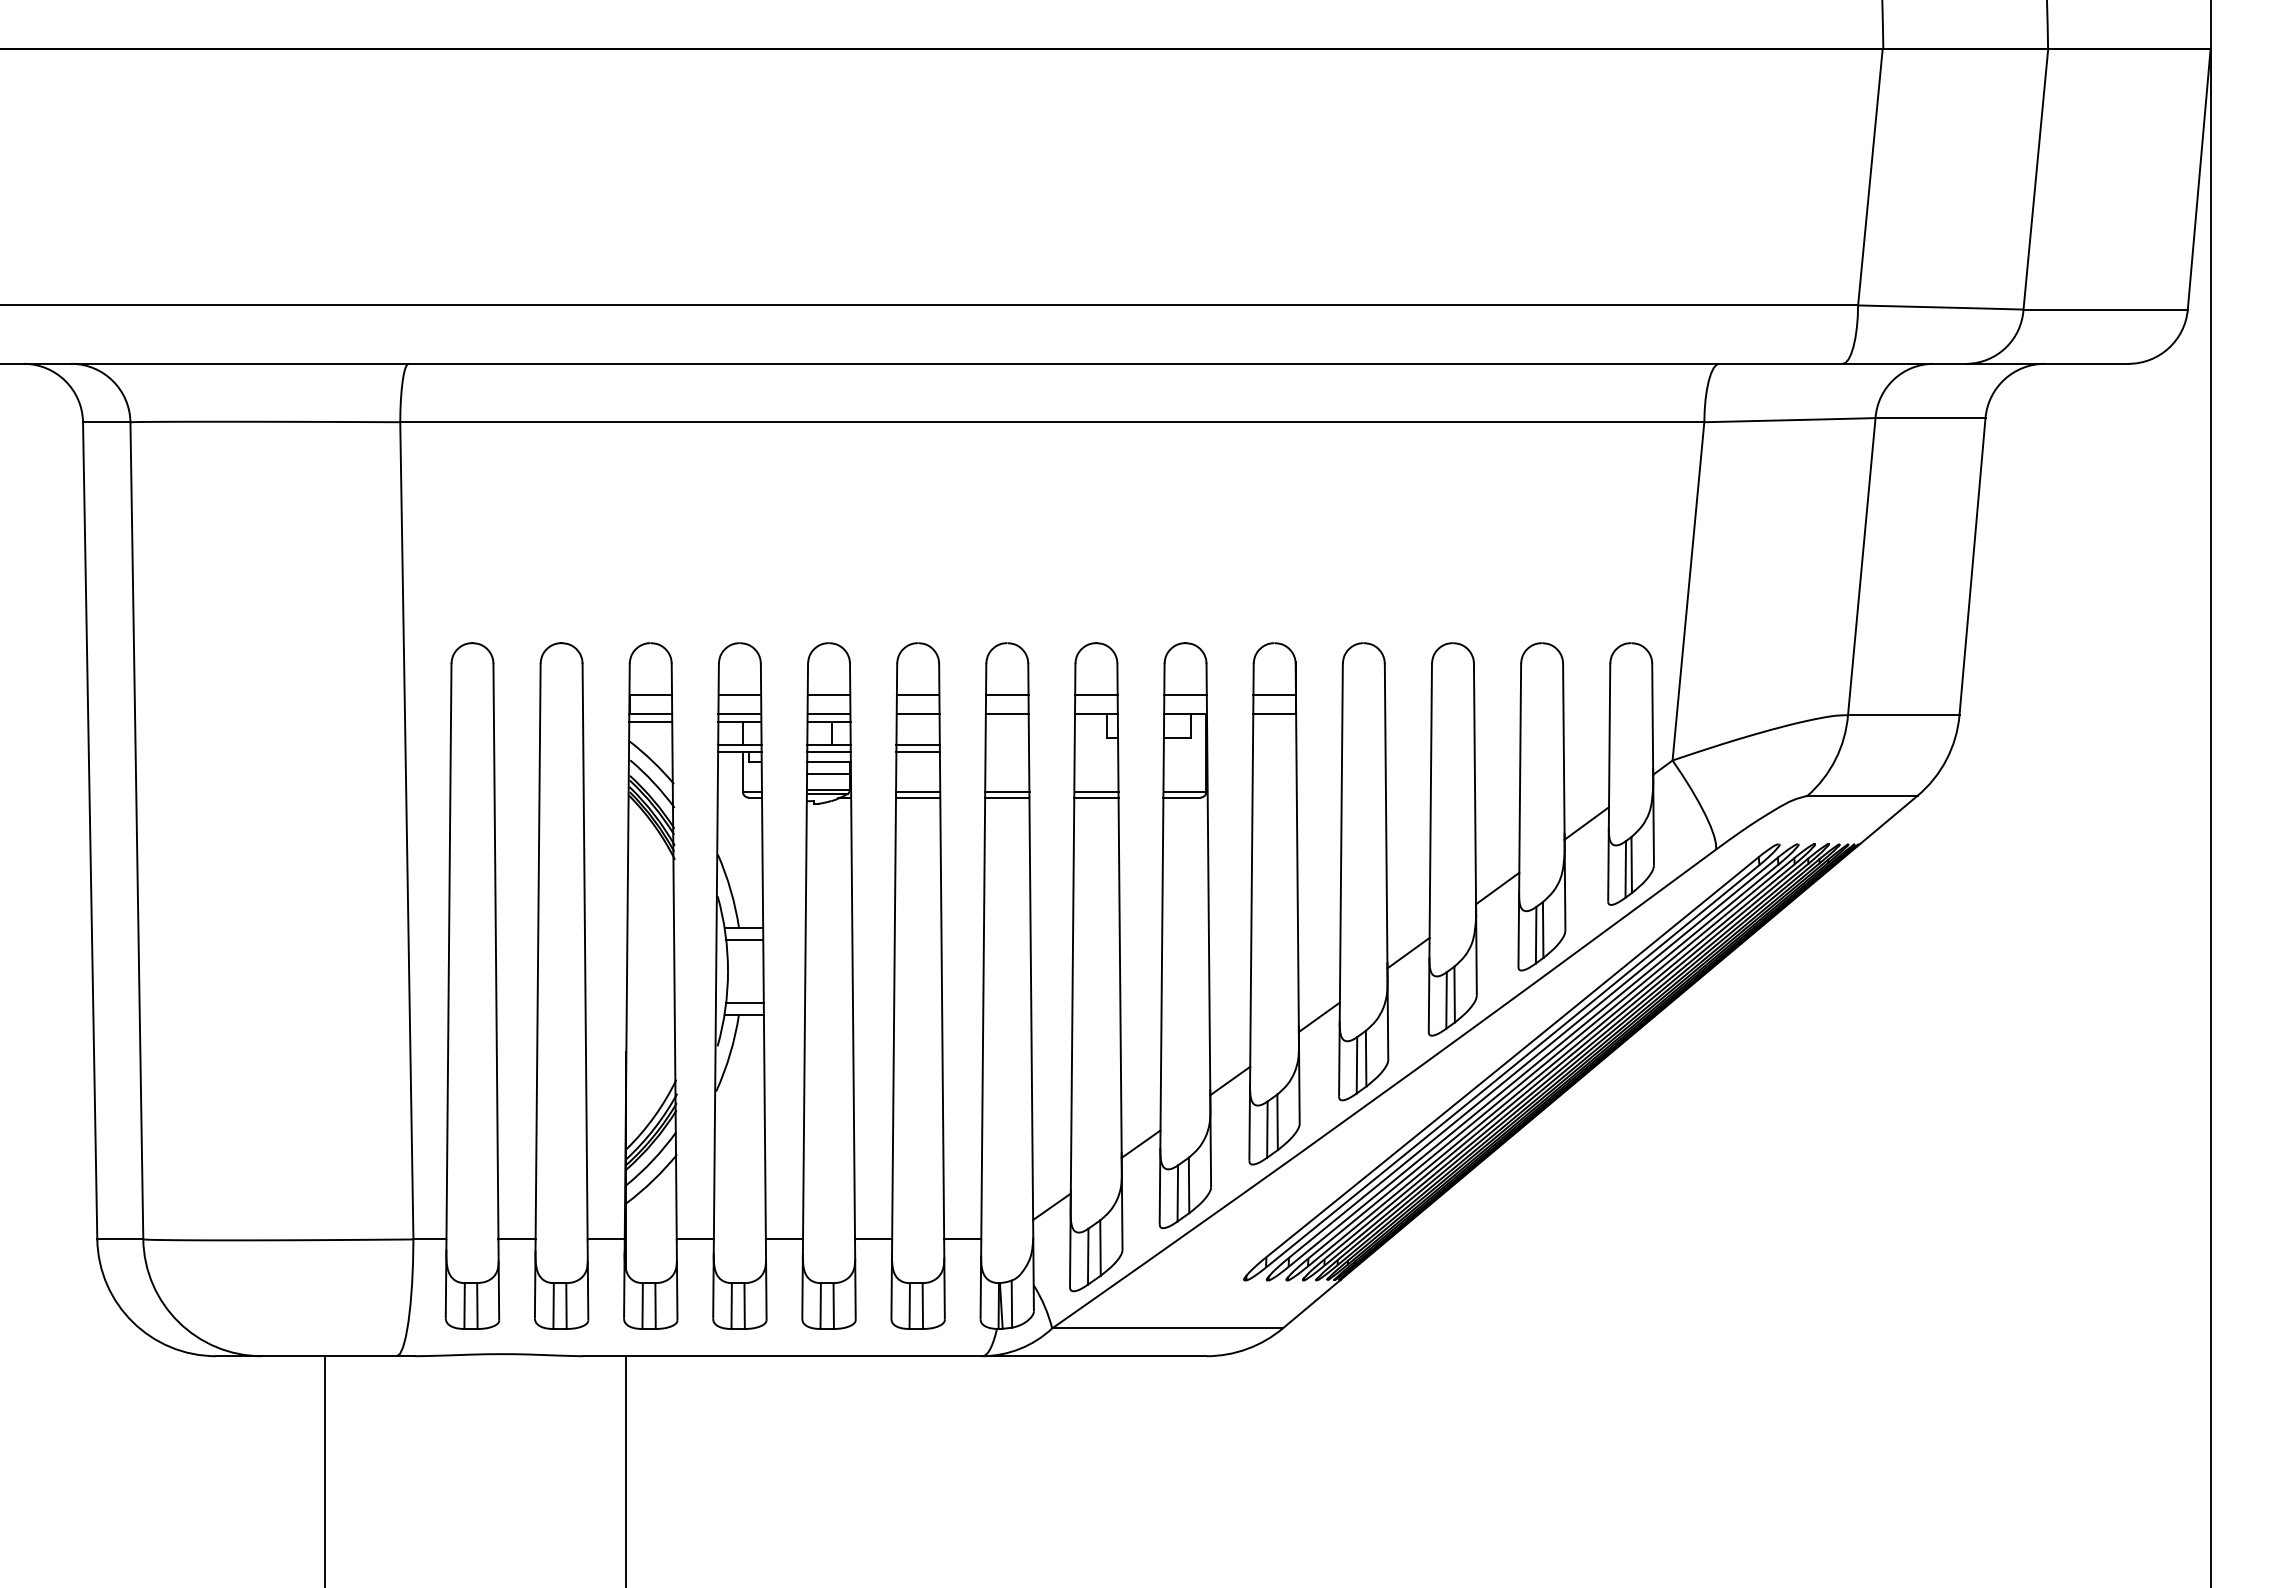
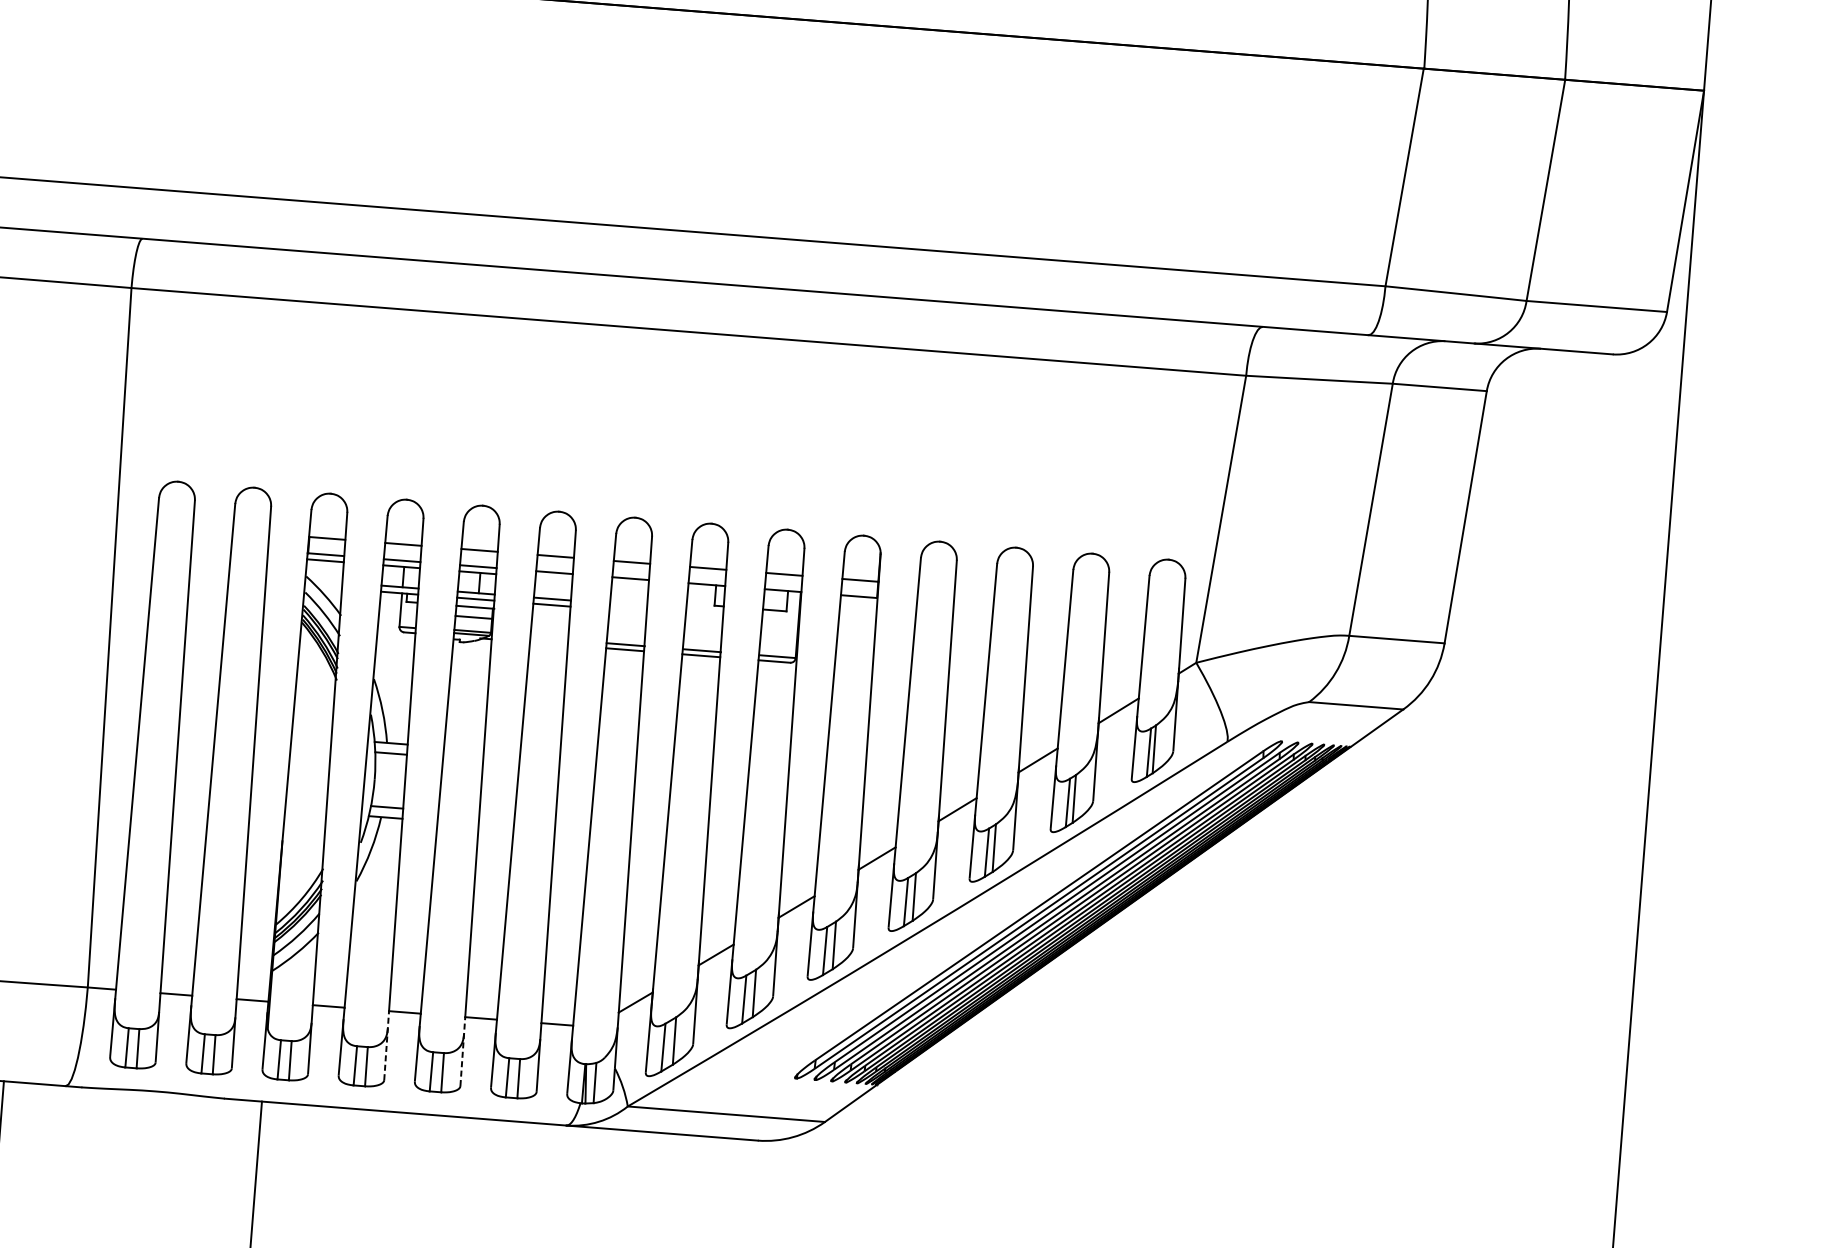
line: (917, 791) -> (548, 638), removed
line: (918, 797) -> (549, 643), removed
line: (766, 1280) -> (386, 1046), solid -> dashed
line: (855, 1280) -> (462, 1052), solid -> dashed

